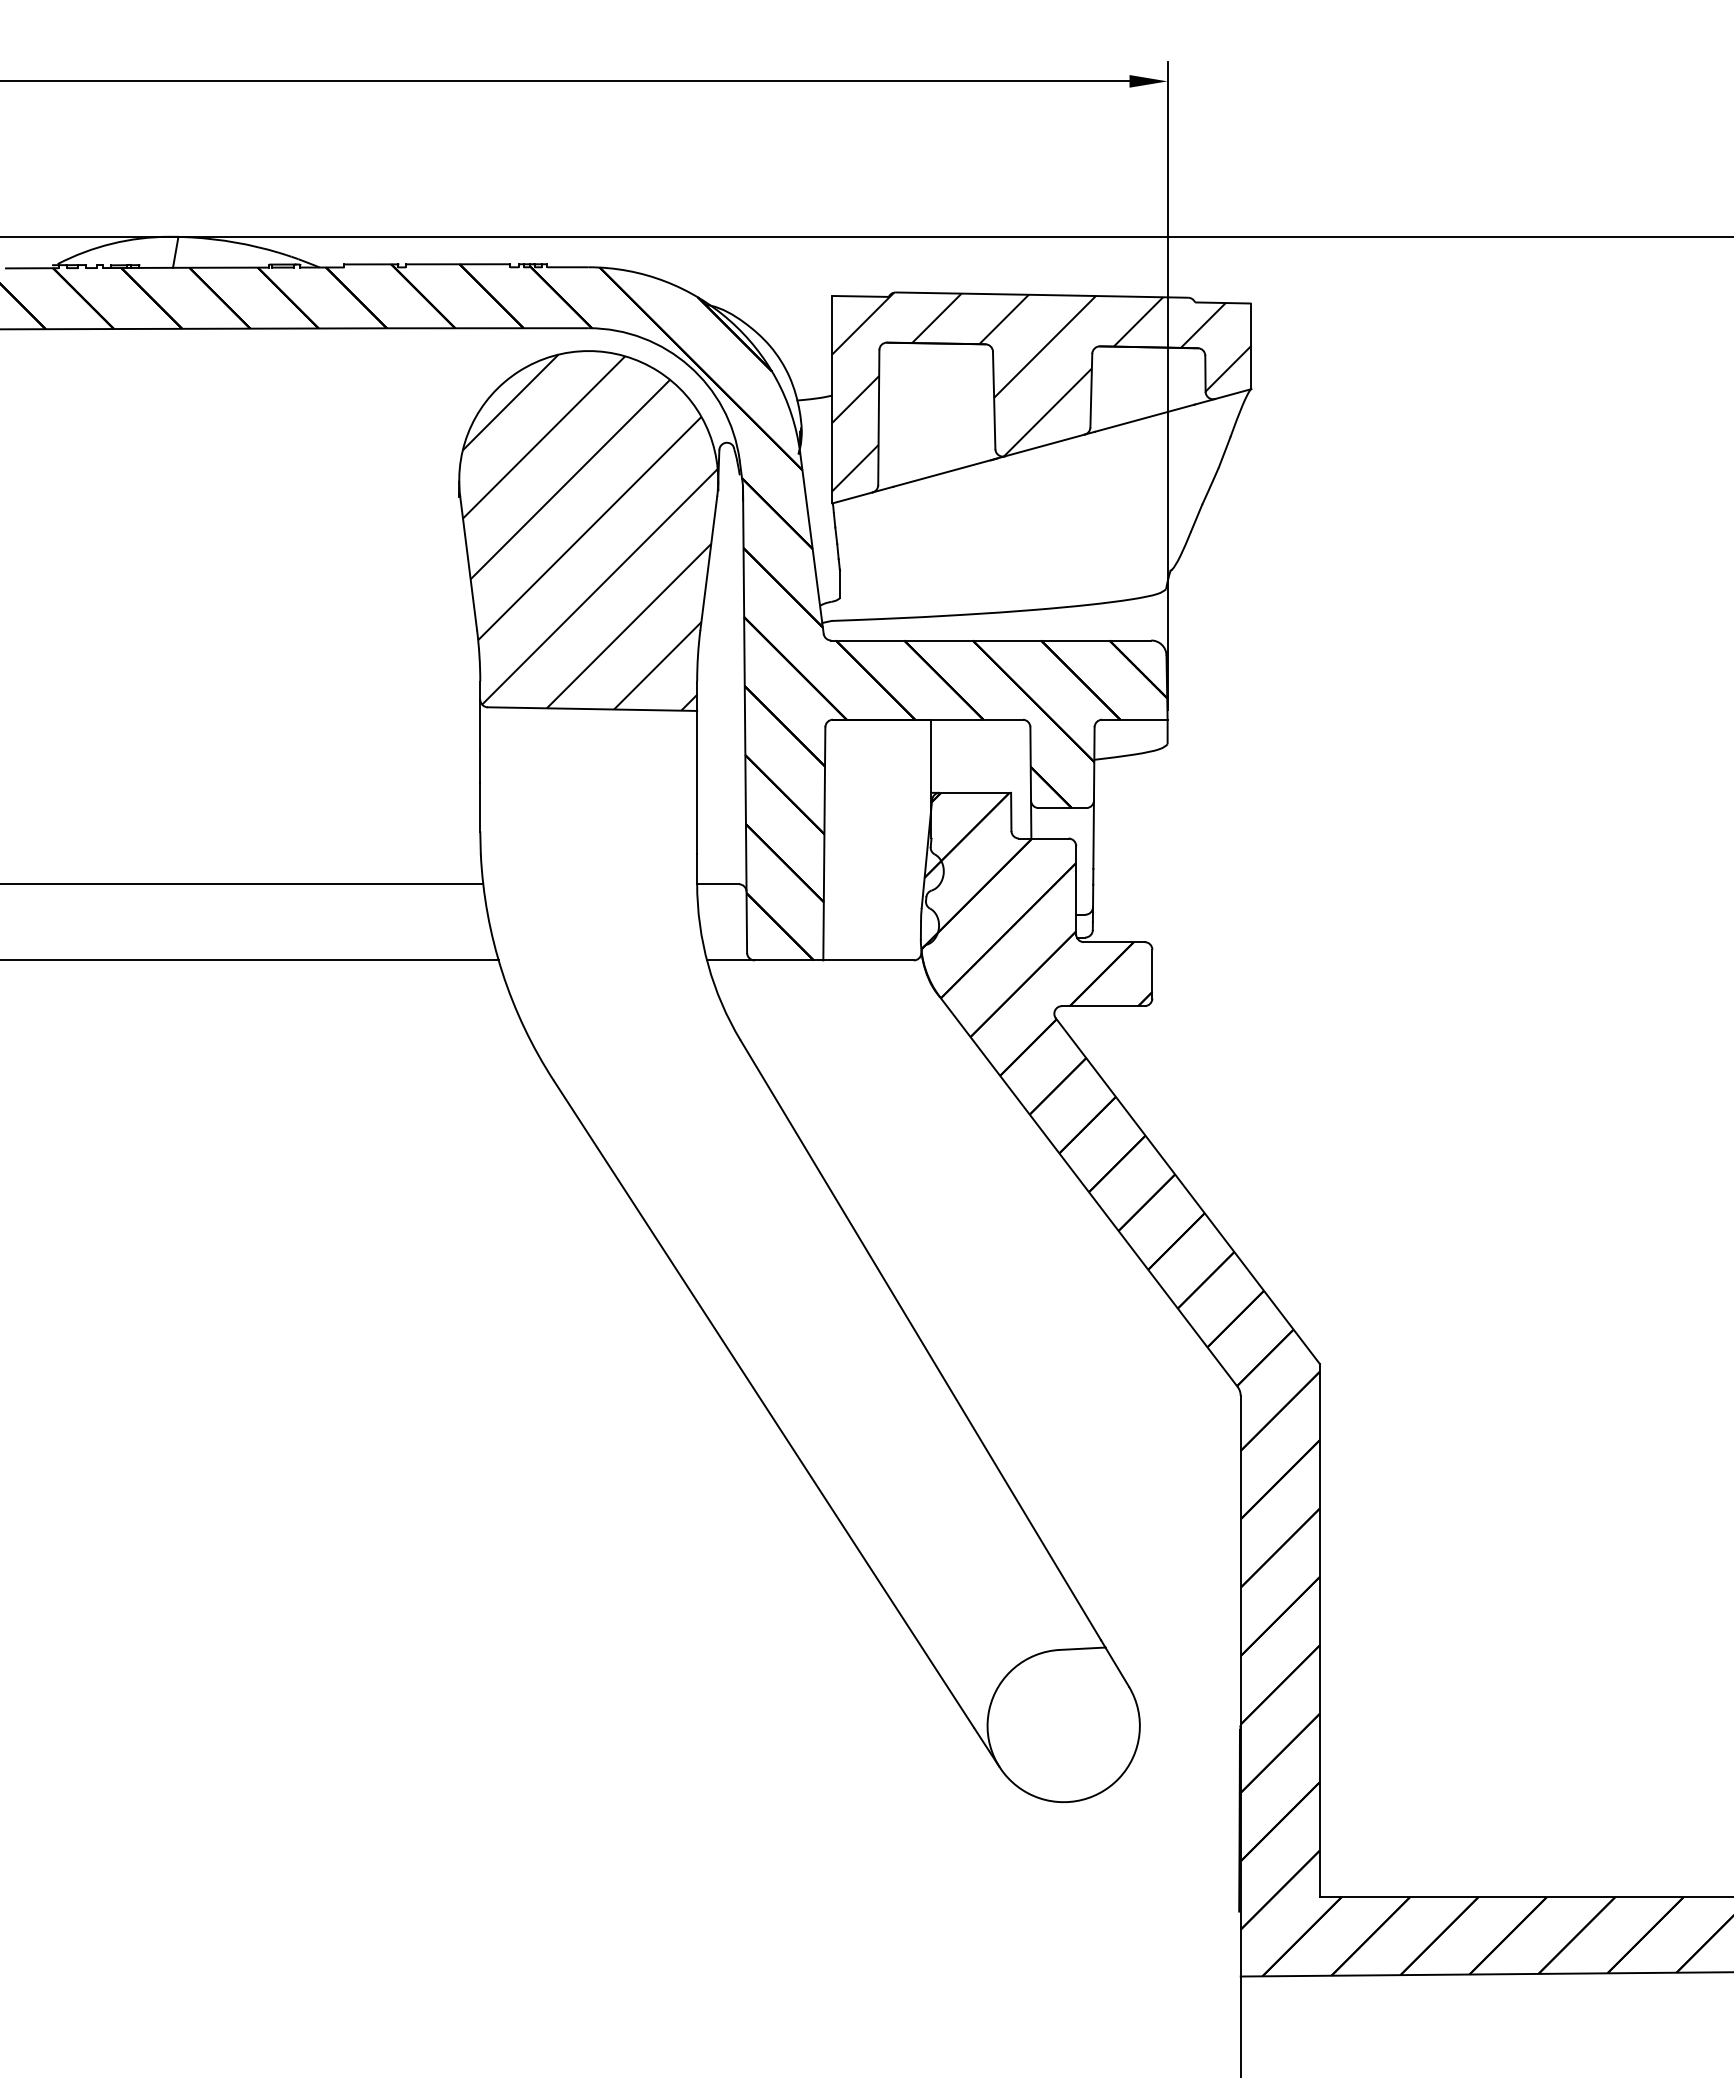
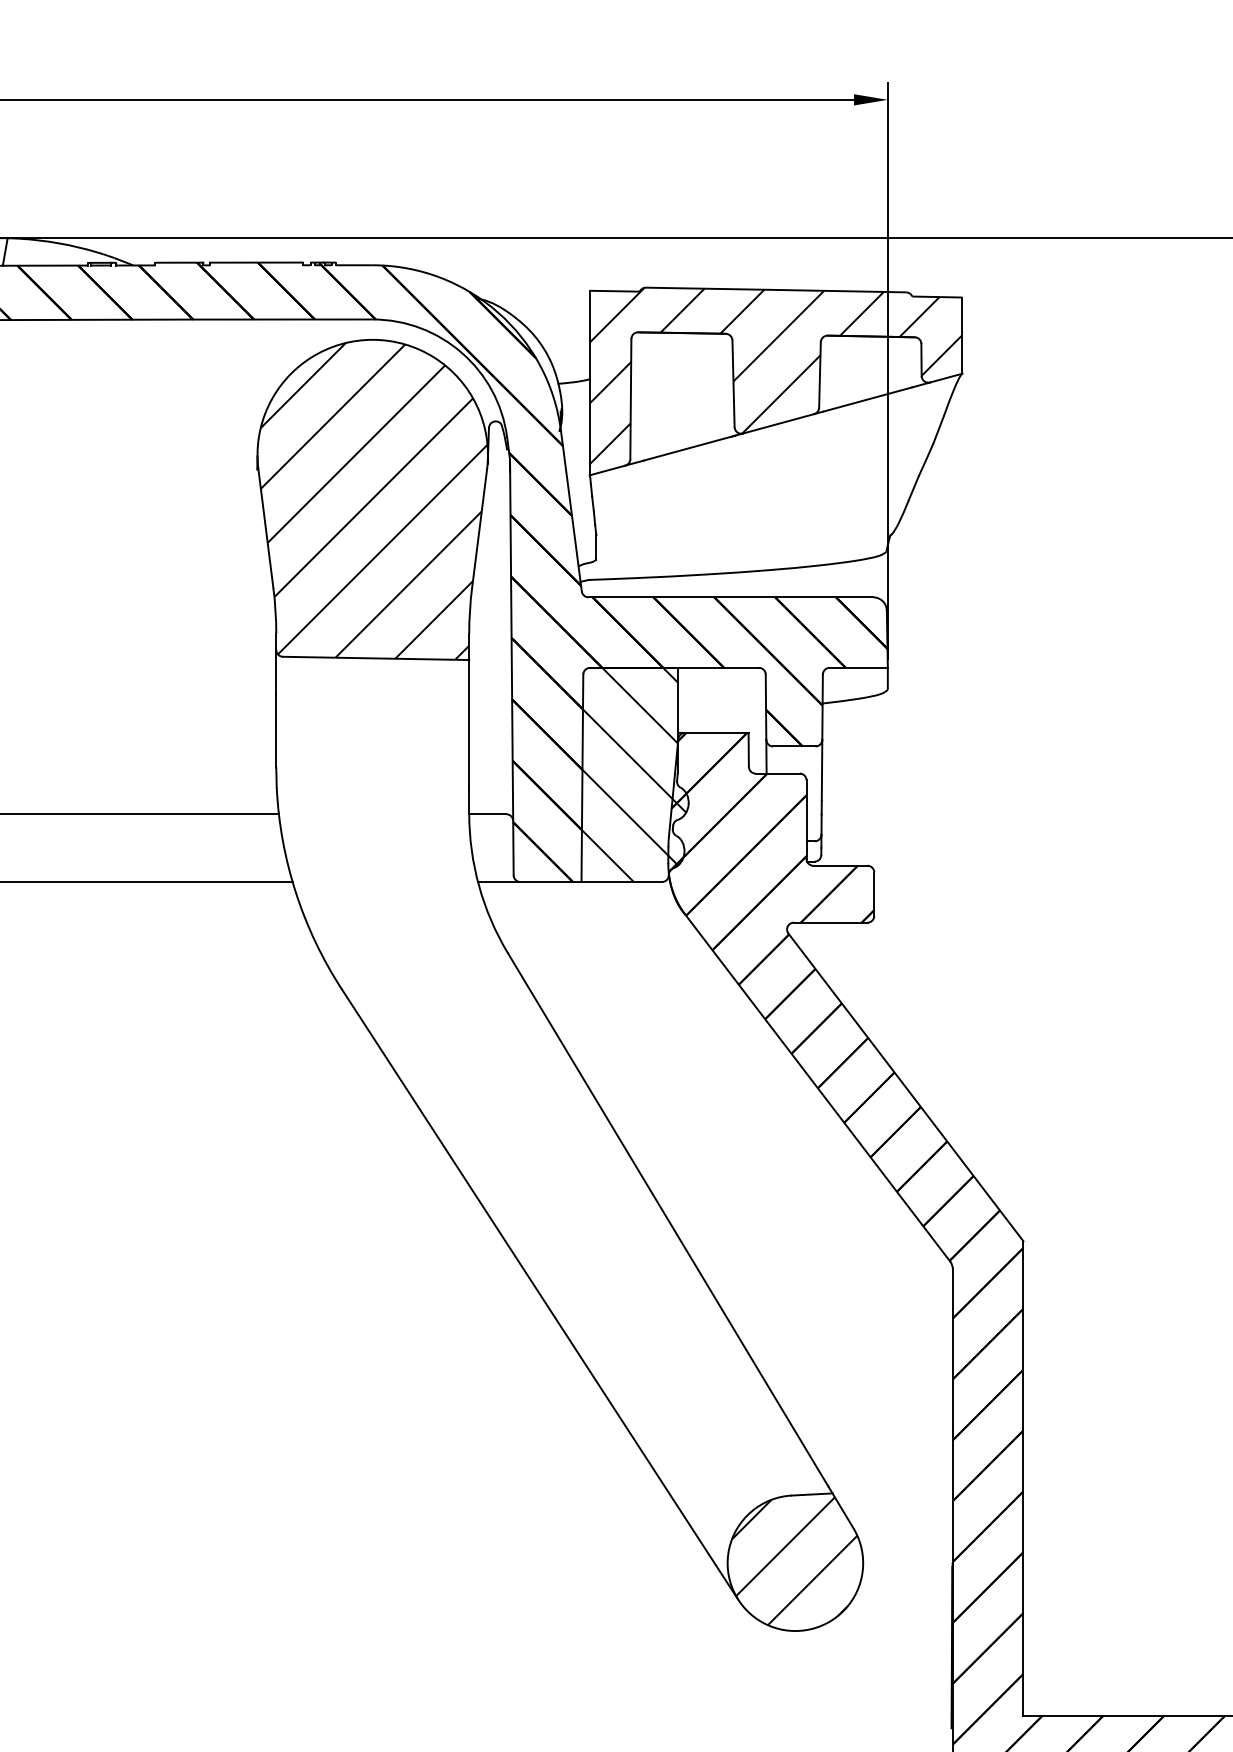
hatch: (882, 839) -> (634, 774), added
hatch: (1062, 1723) -> (794, 1561), added

